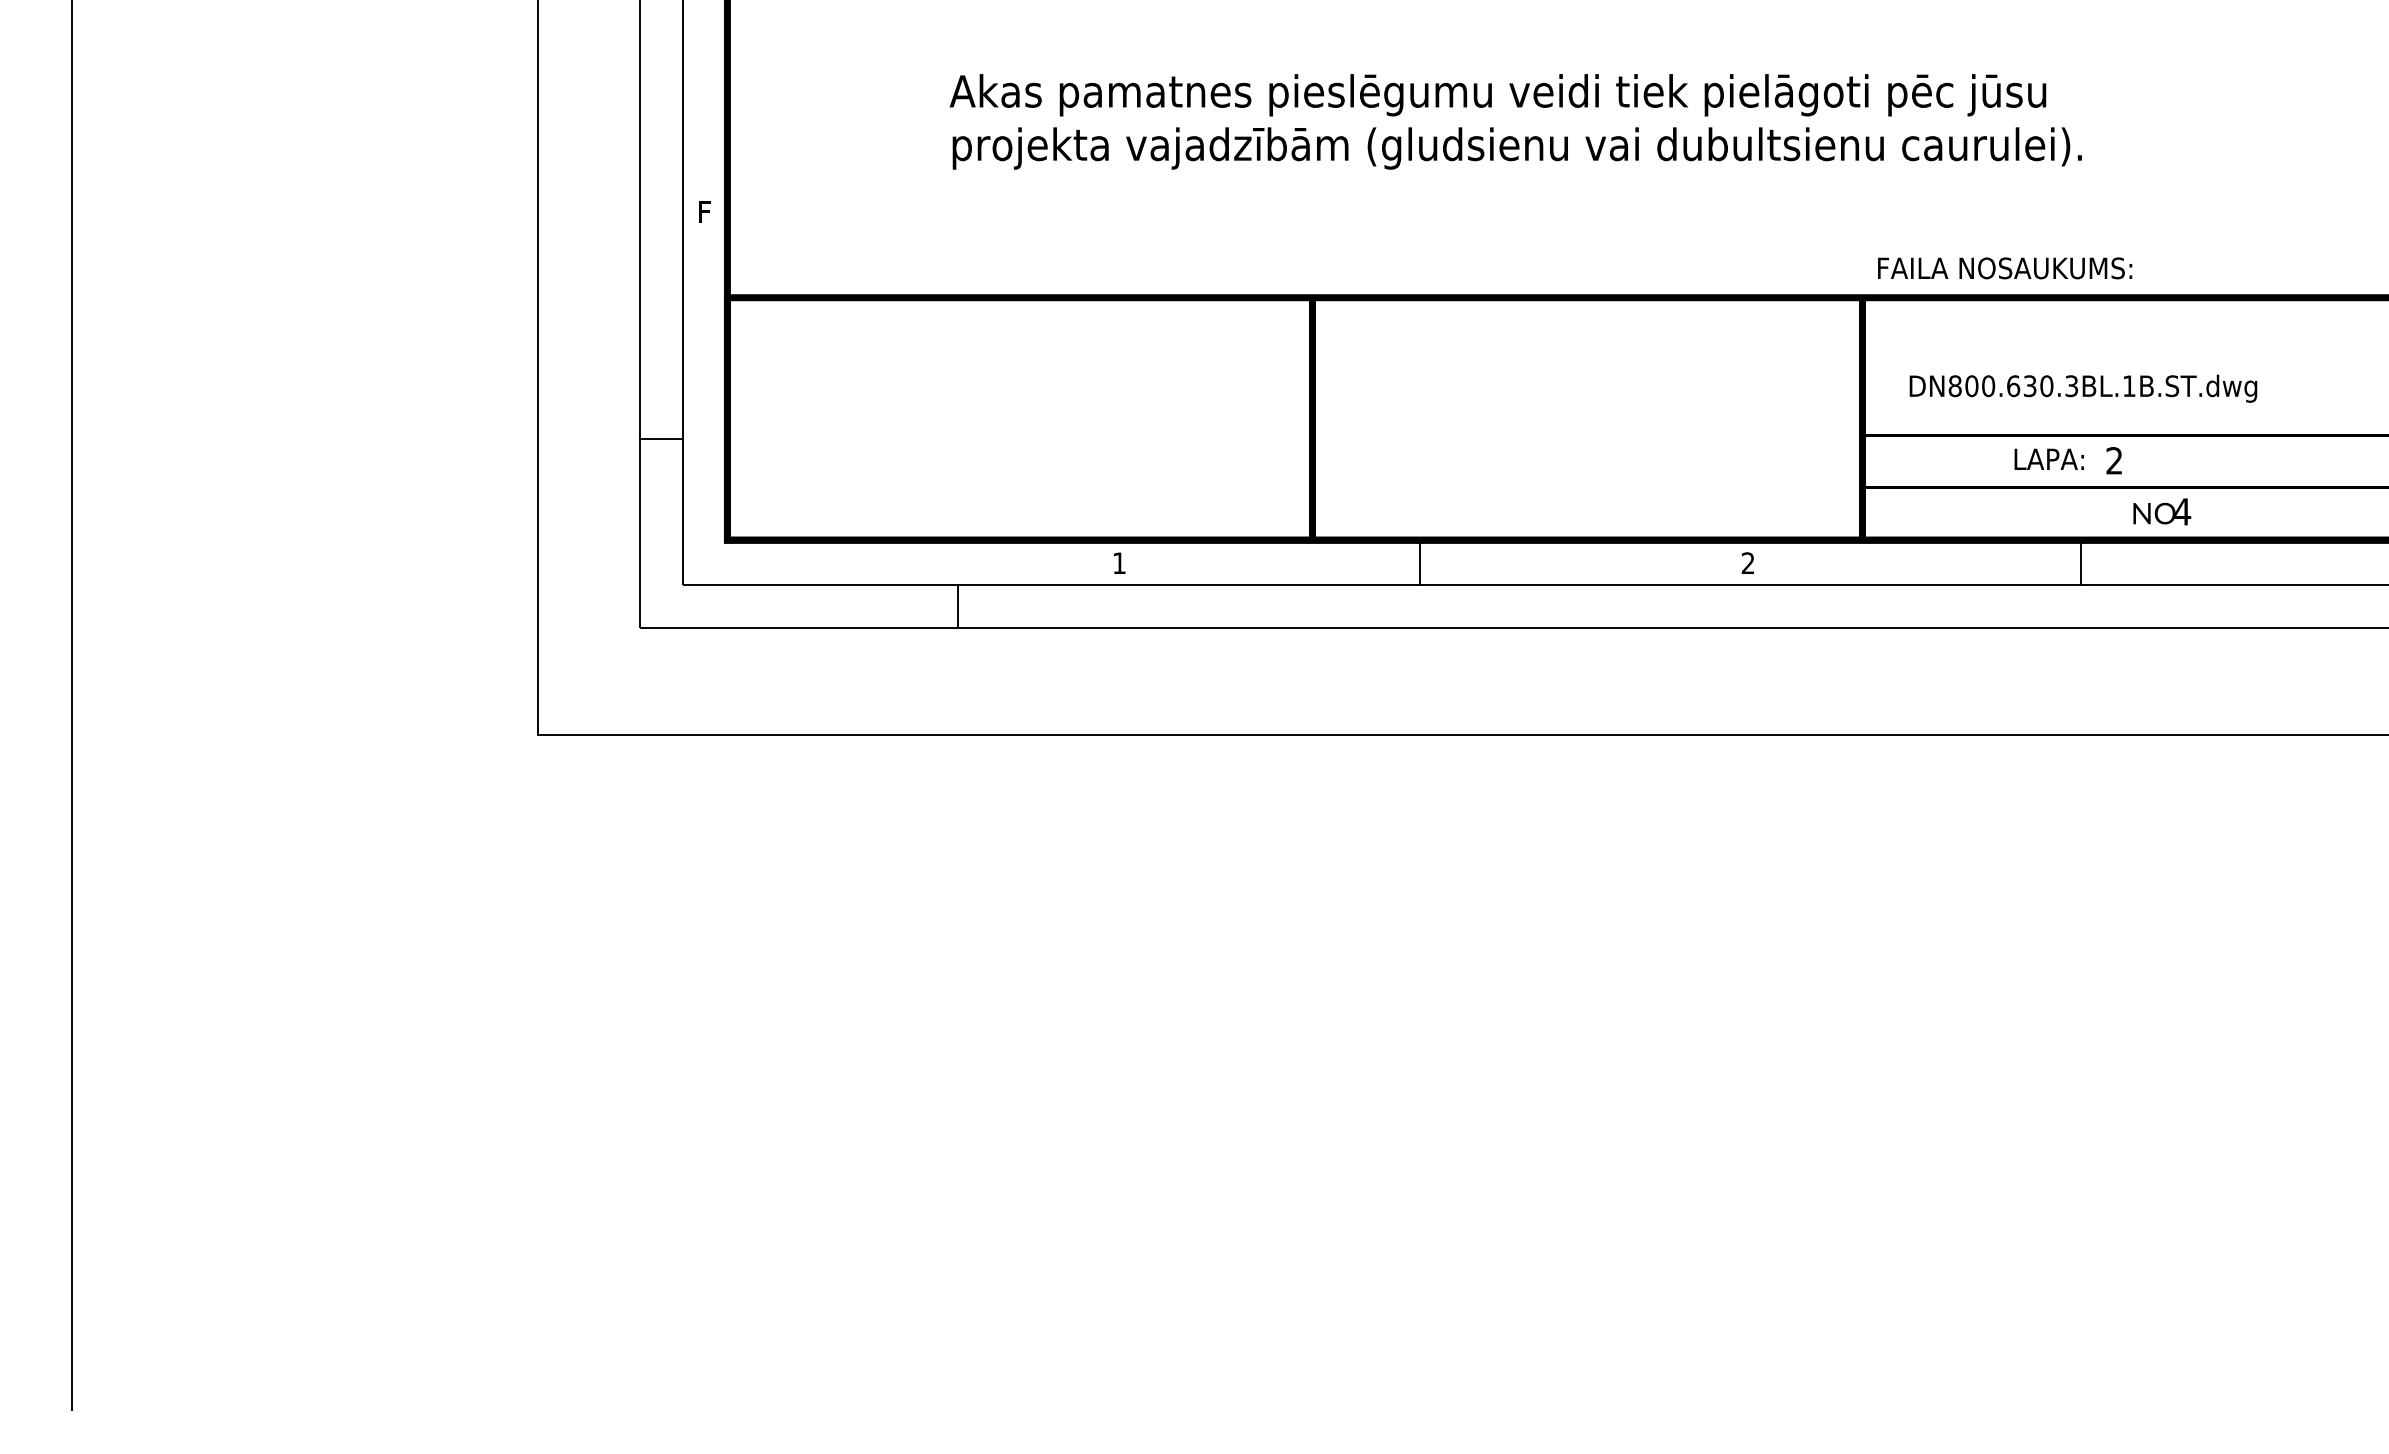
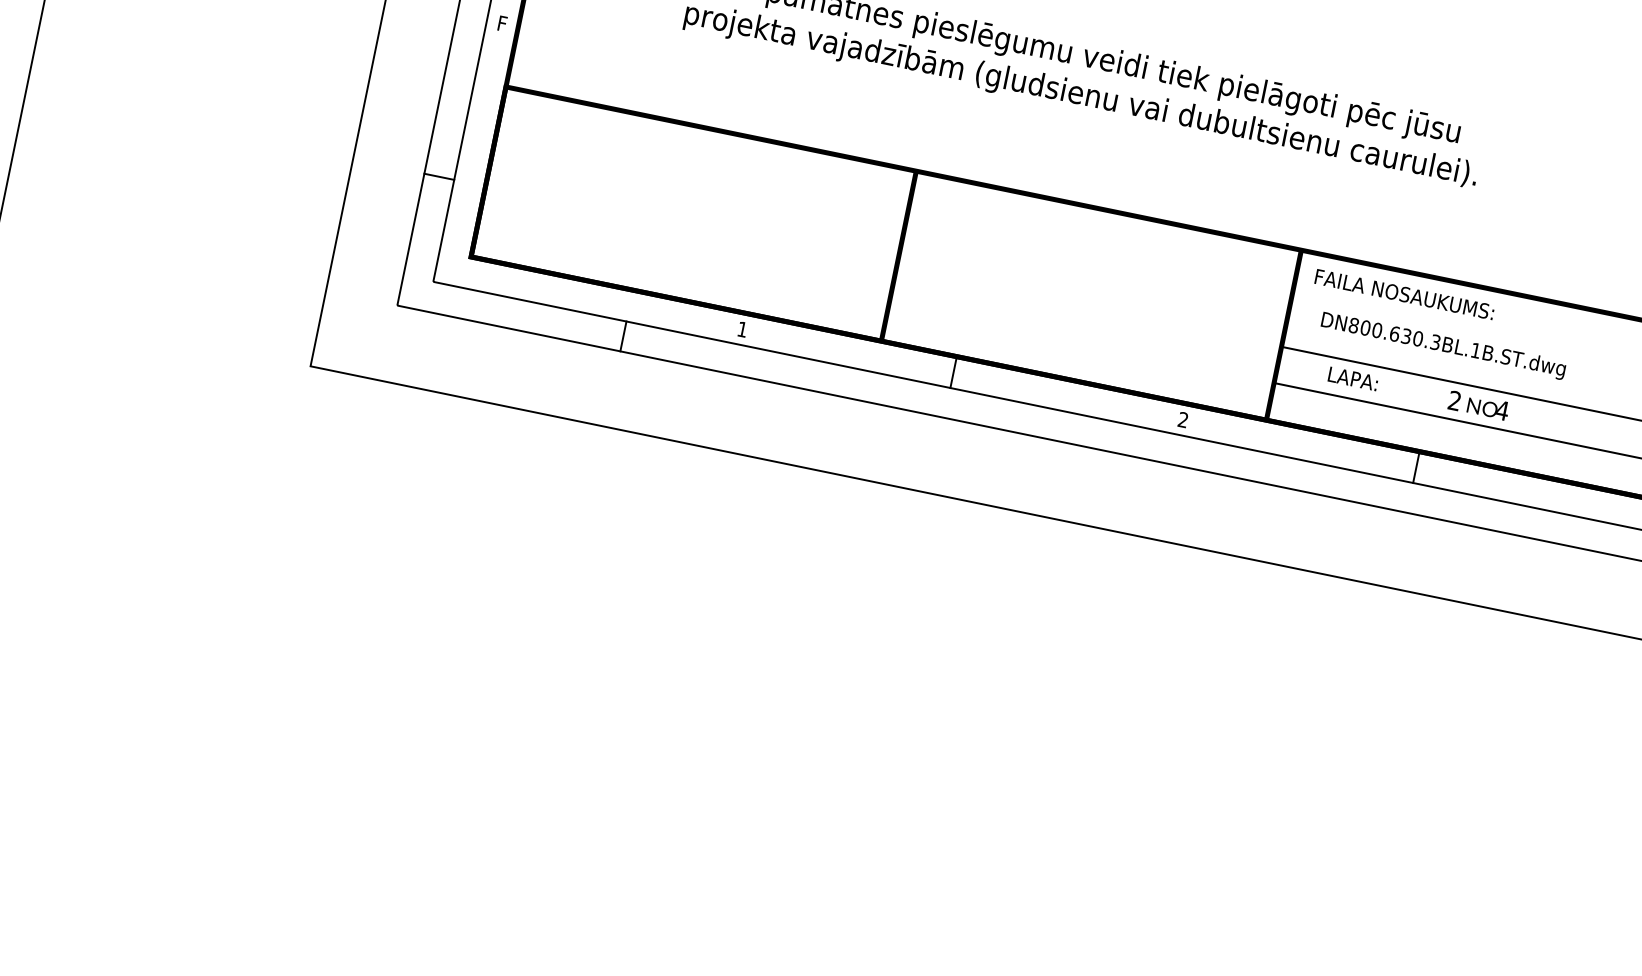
text: (2005, 268) -> (1405, 294), moved
text: (2048, 458) -> (1352, 378), moved
text: (2162, 511) -> (1488, 407), moved

